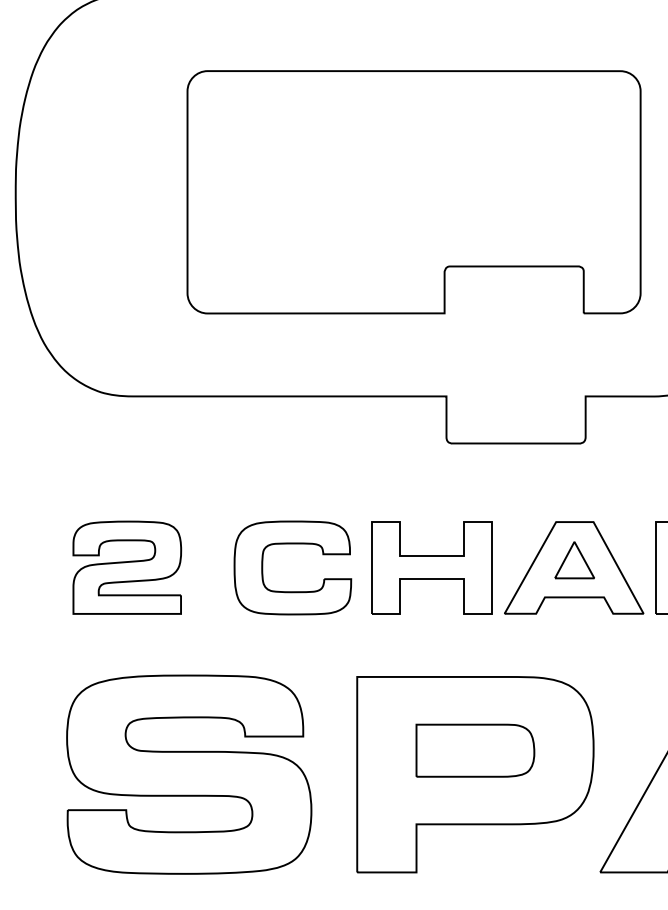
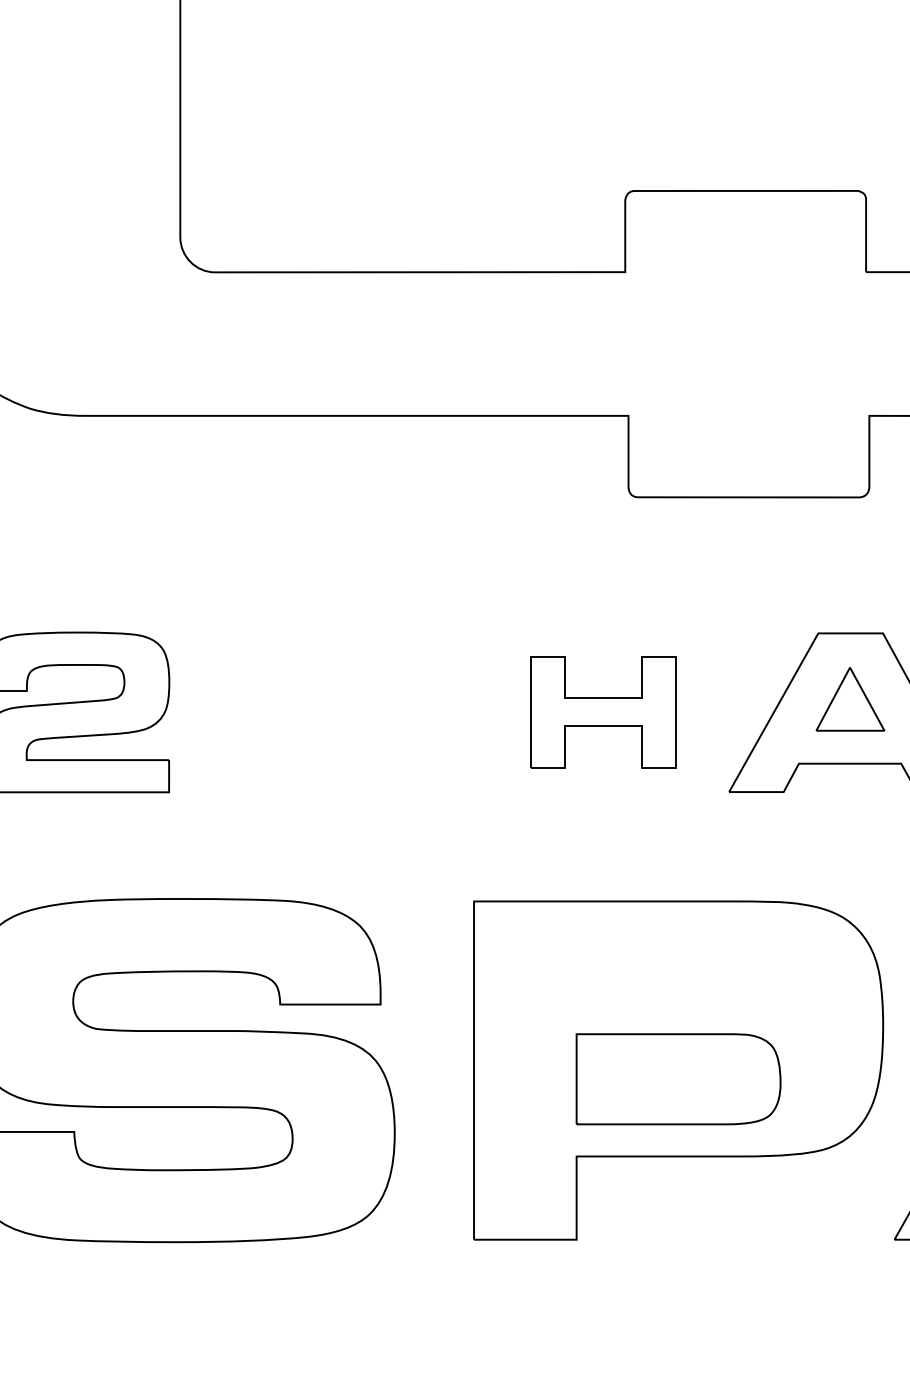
part: (292, 544) -> (362, 672), removed
part: (431, 567) -> (602, 711), size x0.7
part: (475, 750) -> (678, 1078), moved

